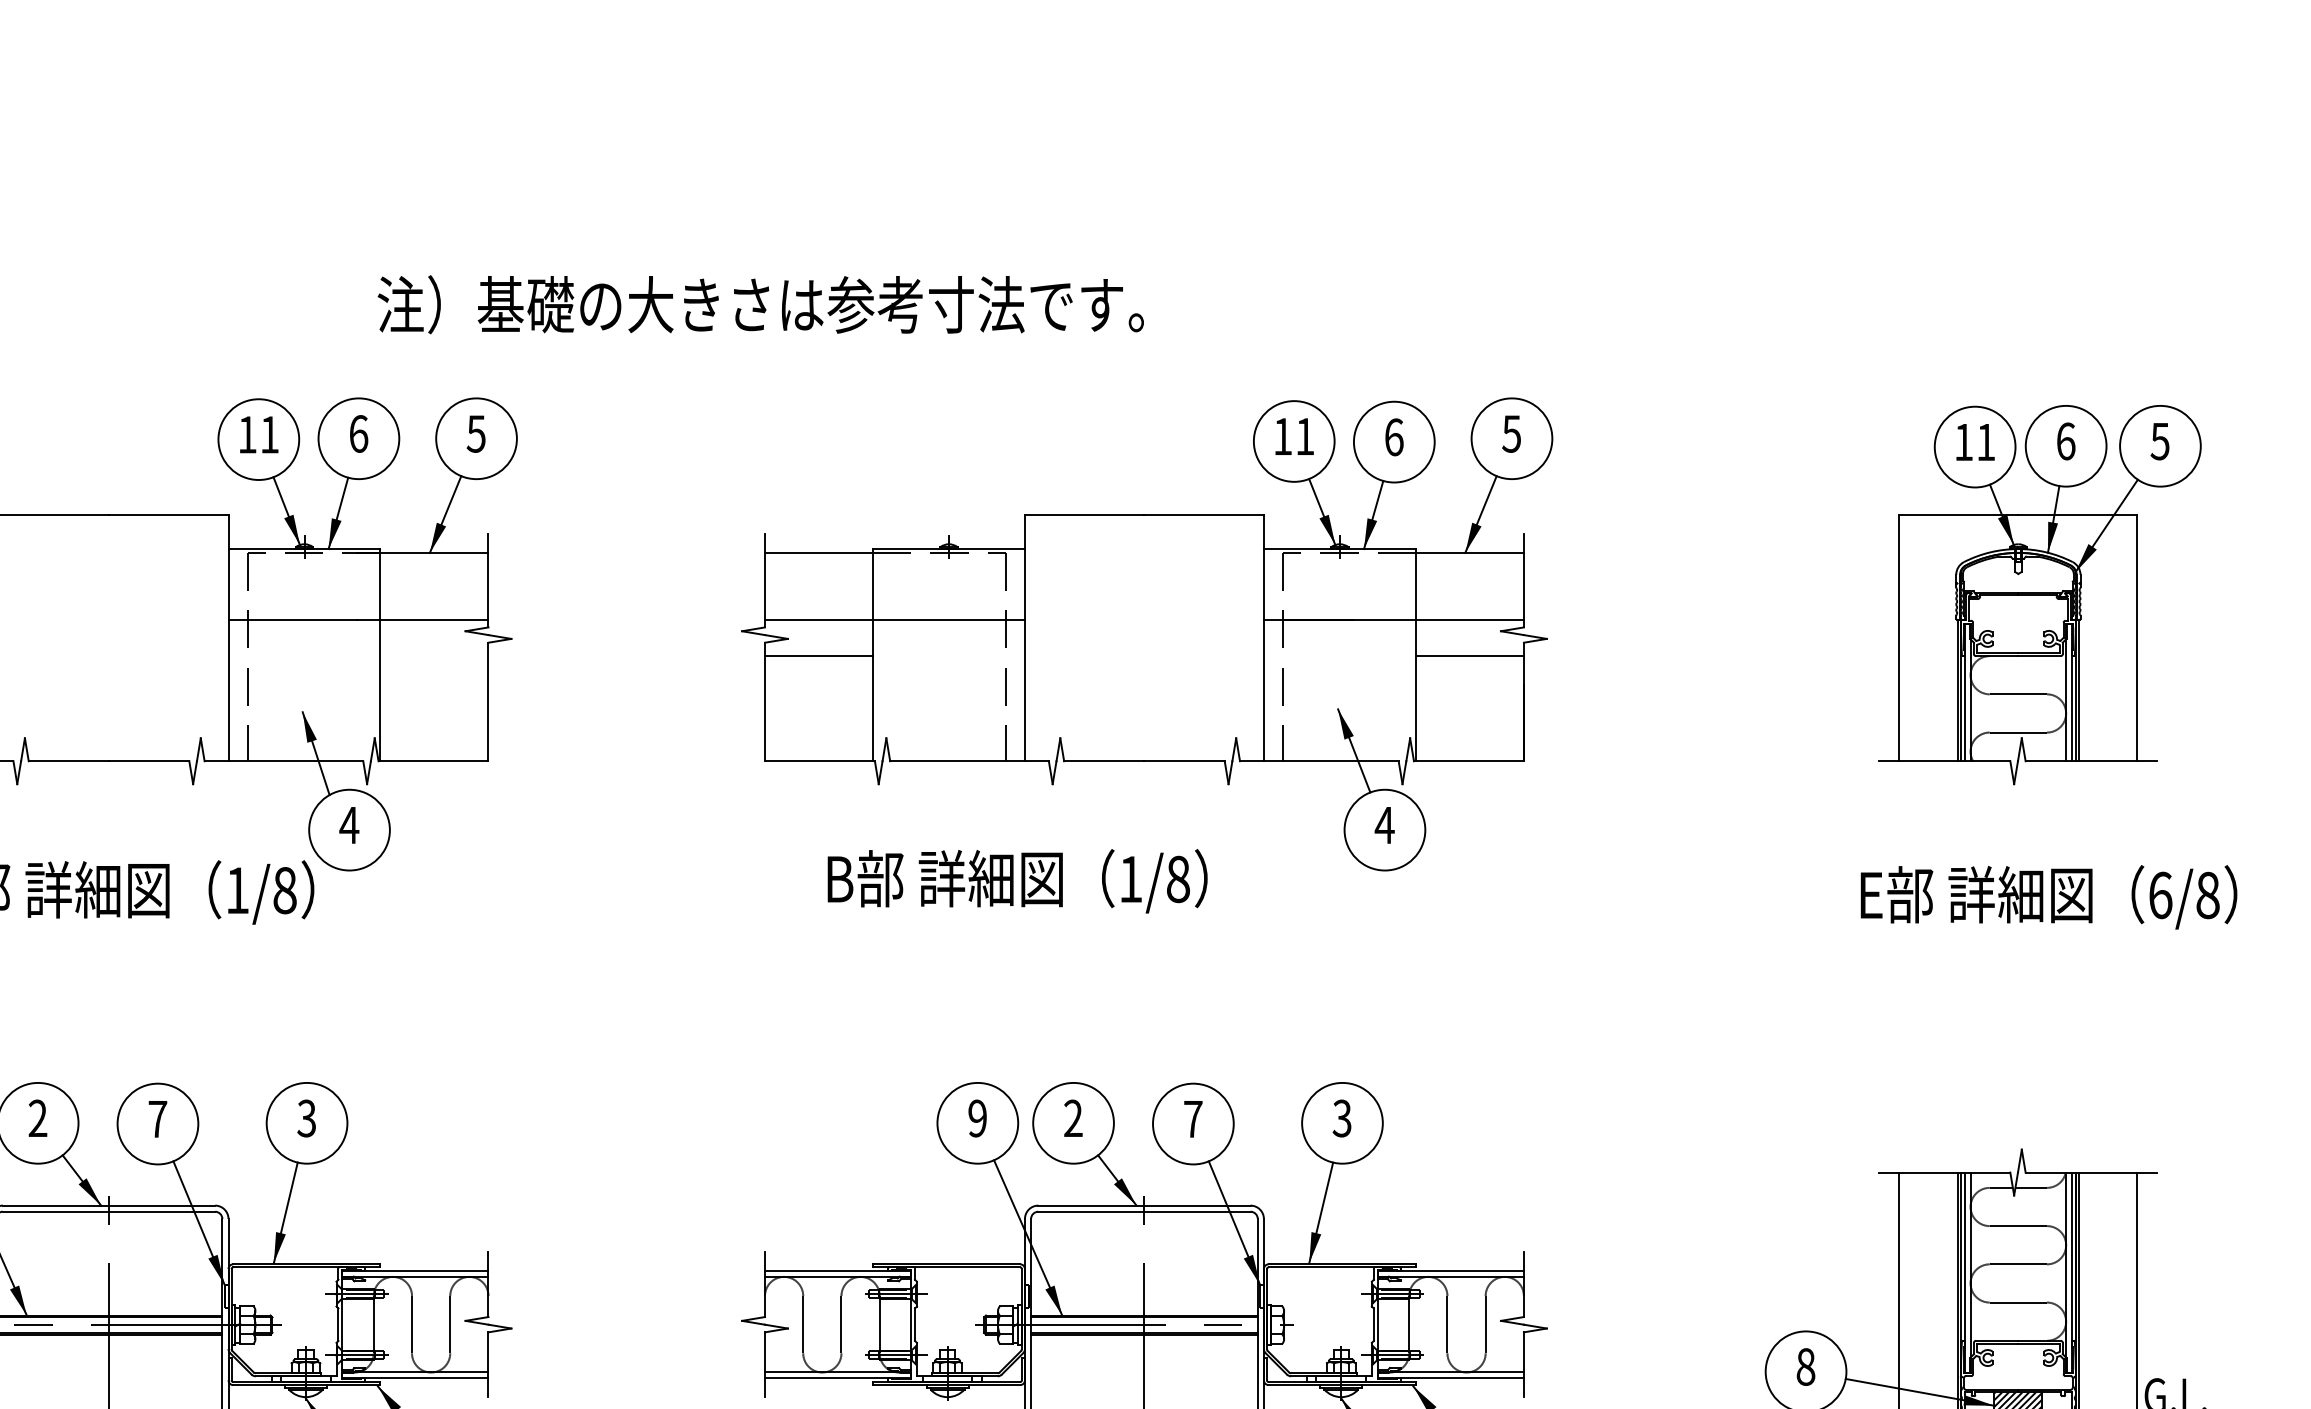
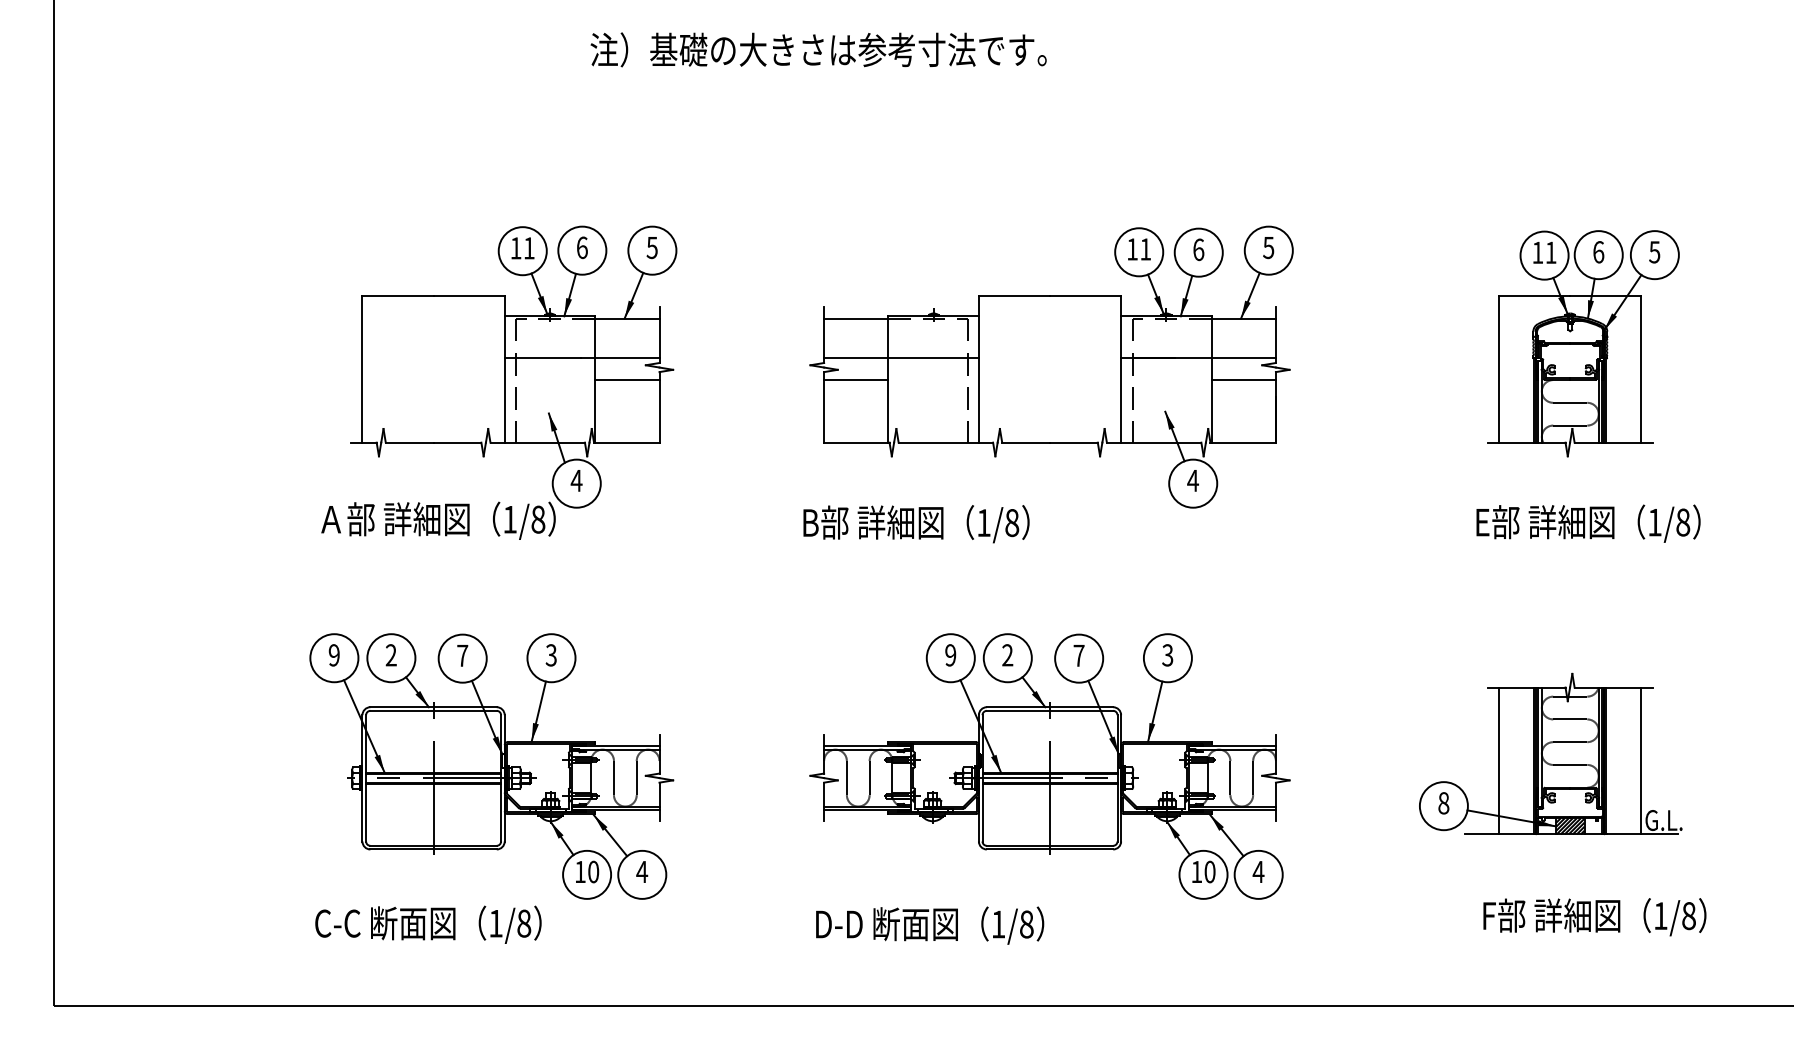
text: (760, 304) -> (818, 49), moved
line: (434, 656) -> (627, 380), added
text: (1017, 881) -> (916, 524), moved
text: (2159, 895) -> (1654, 522), 6/8 -> 1/8

